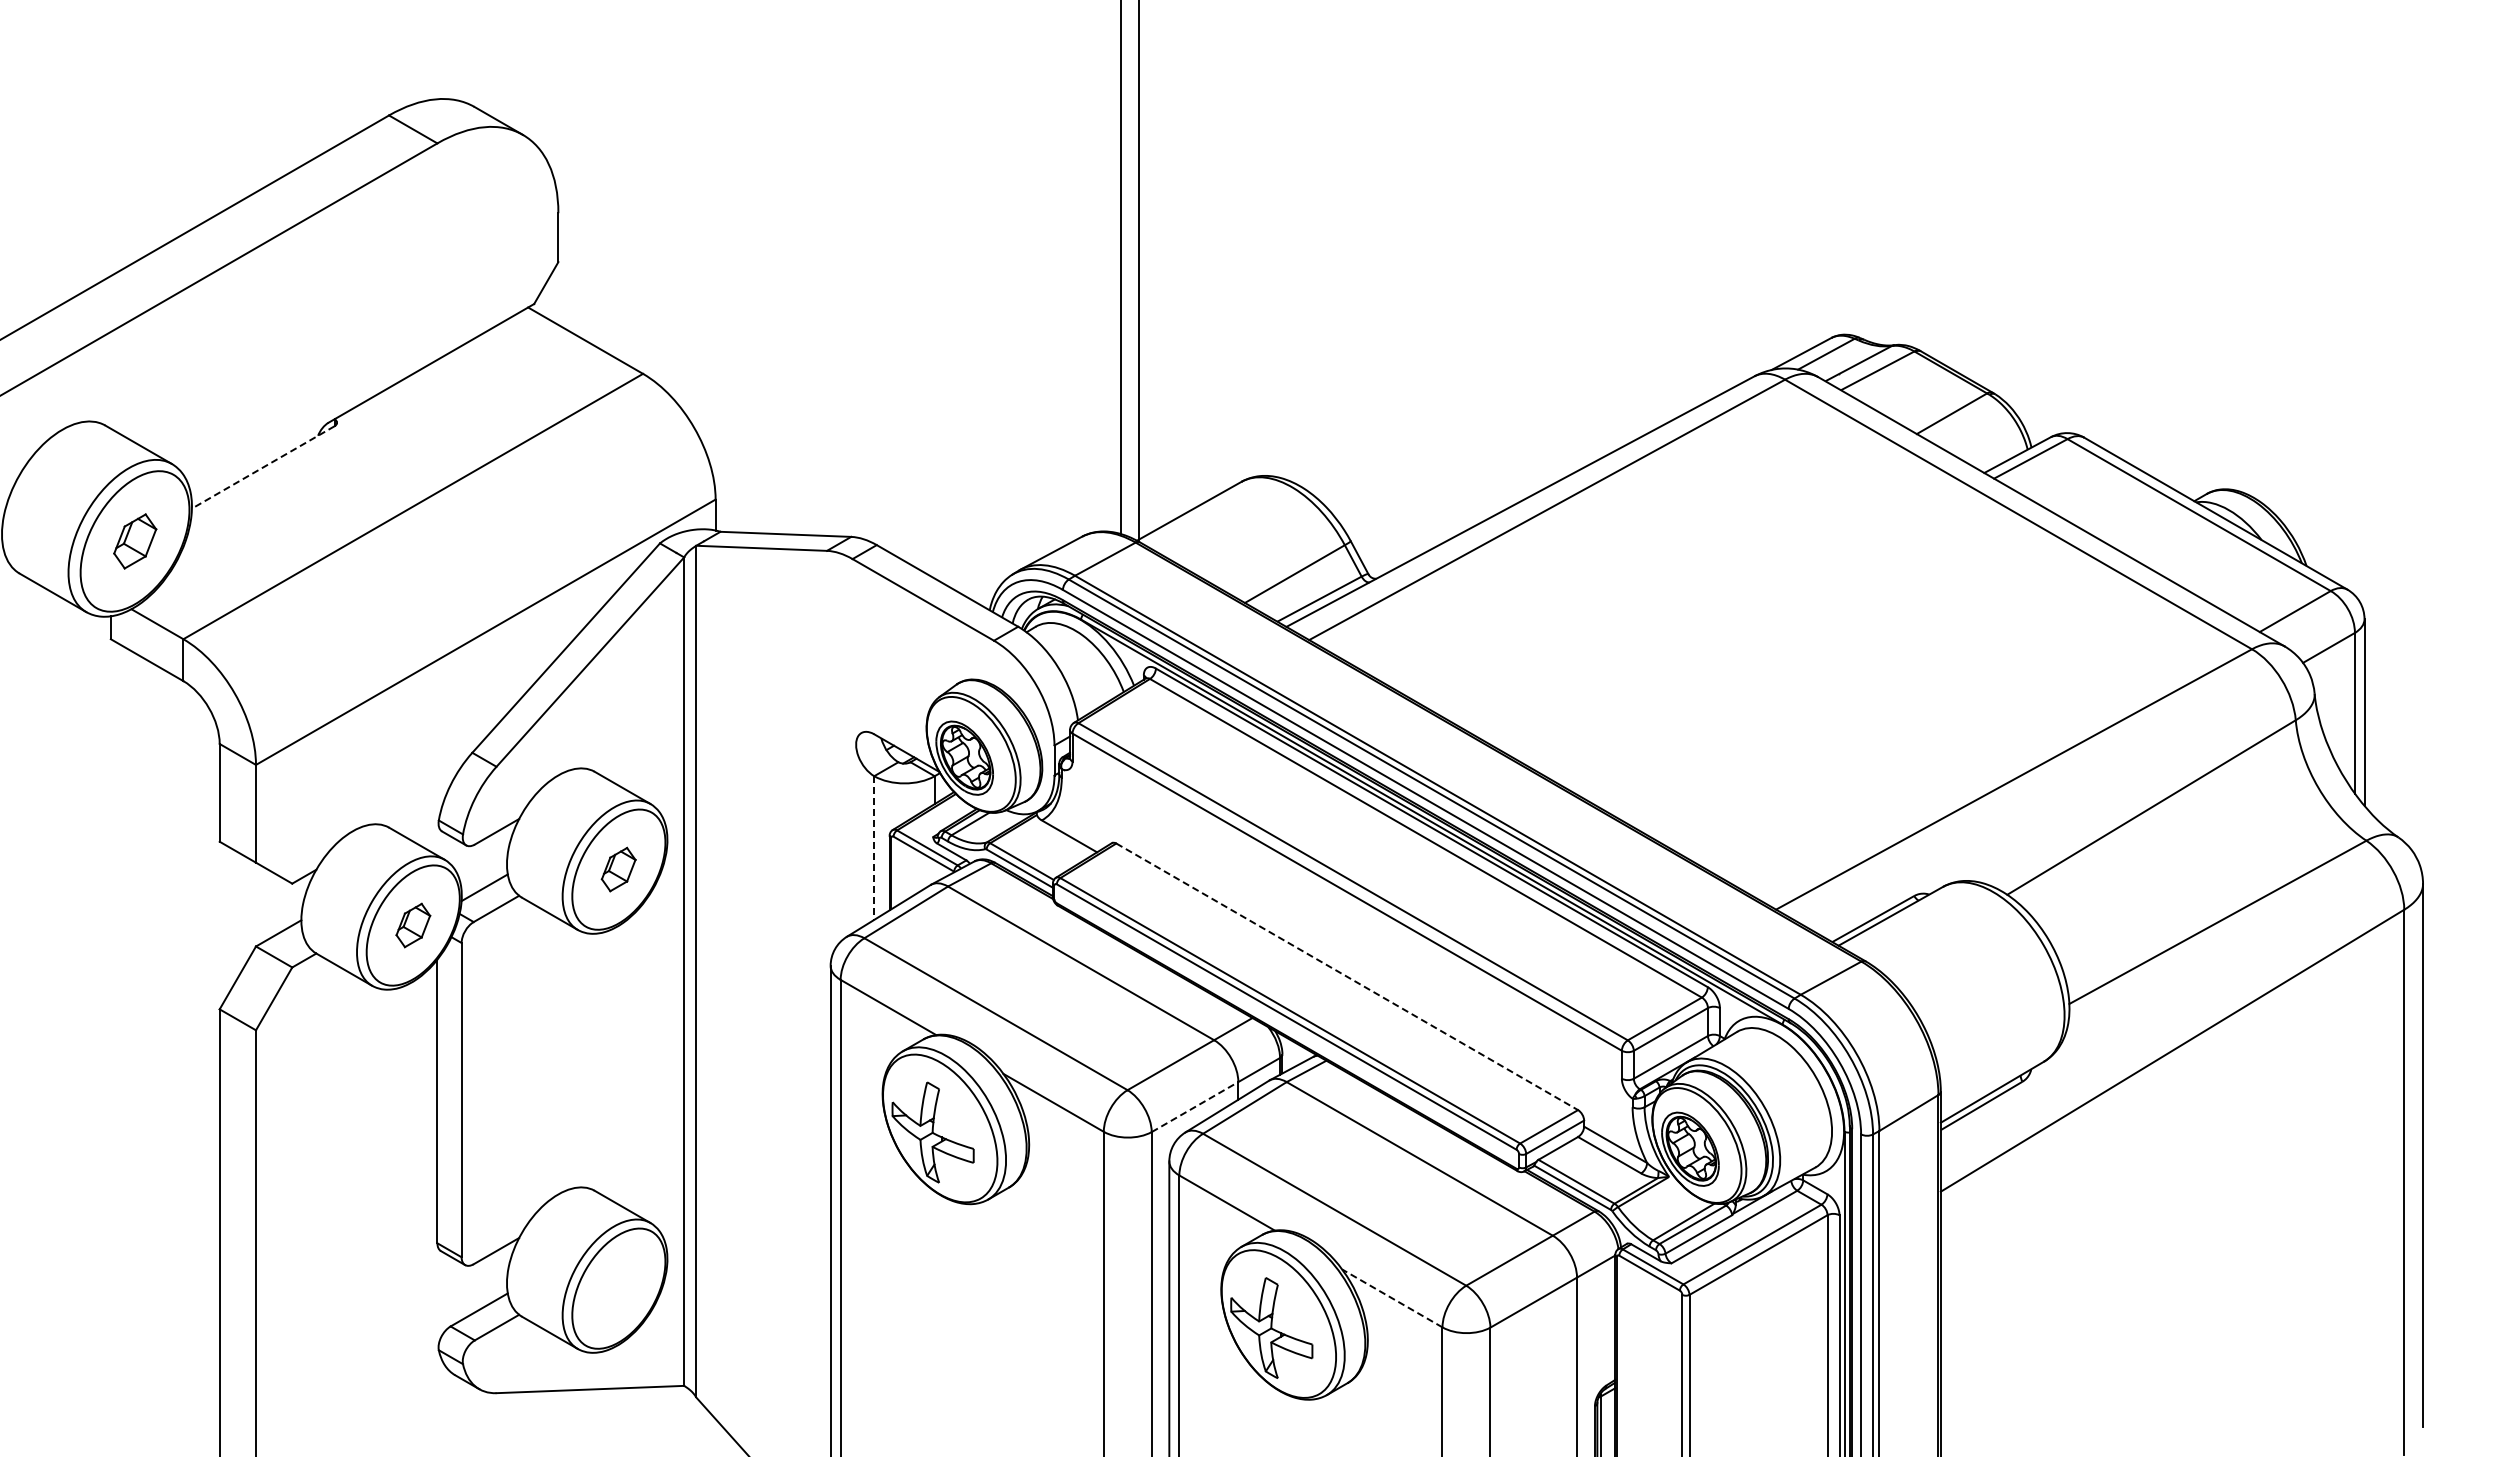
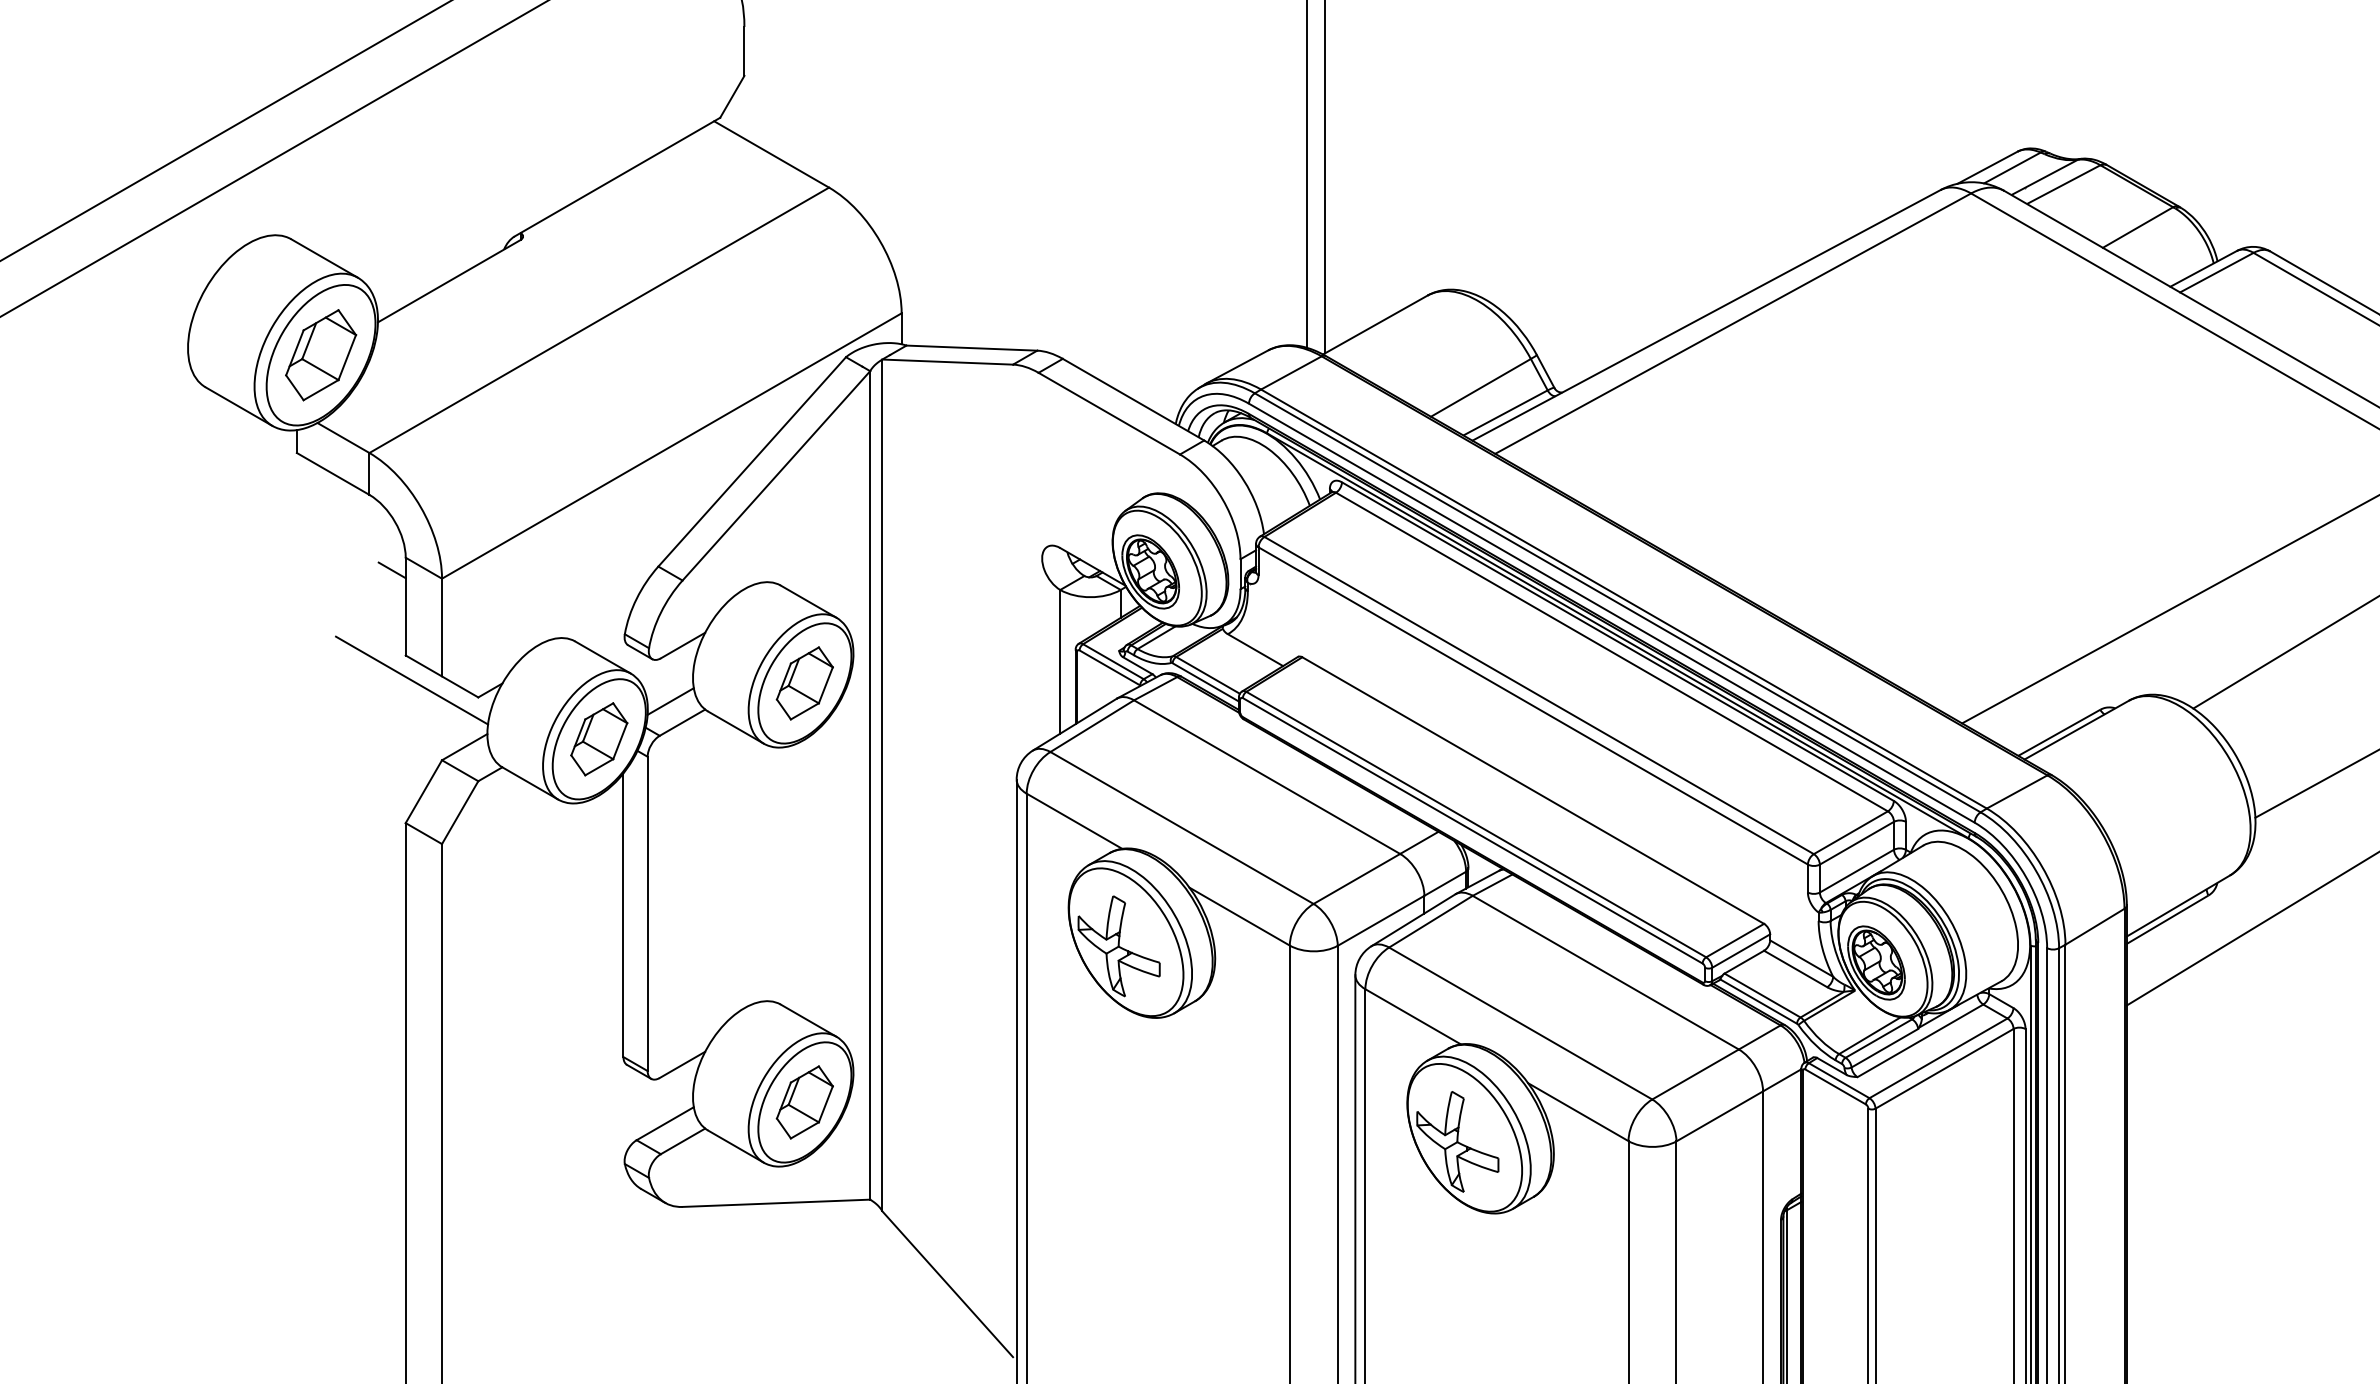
line: (262, 467) -> (448, 281), dashed -> solid
part: (135, 541) -> (321, 355), size x1.67
line: (205, 756) -> (391, 570), added
line: (874, 848) -> (1060, 662), dashed -> solid
line: (225, 866) -> (411, 680), added
part: (618, 869) -> (804, 683), size x1.67
part: (413, 925) -> (599, 739), size x1.67
line: (1347, 976) -> (1533, 790), dashed -> solid
line: (1195, 1107) -> (1381, 921), dashed -> solid
part: (618, 1288) -> (804, 1102), added
line: (1392, 1298) -> (1578, 1112), dashed -> solid

